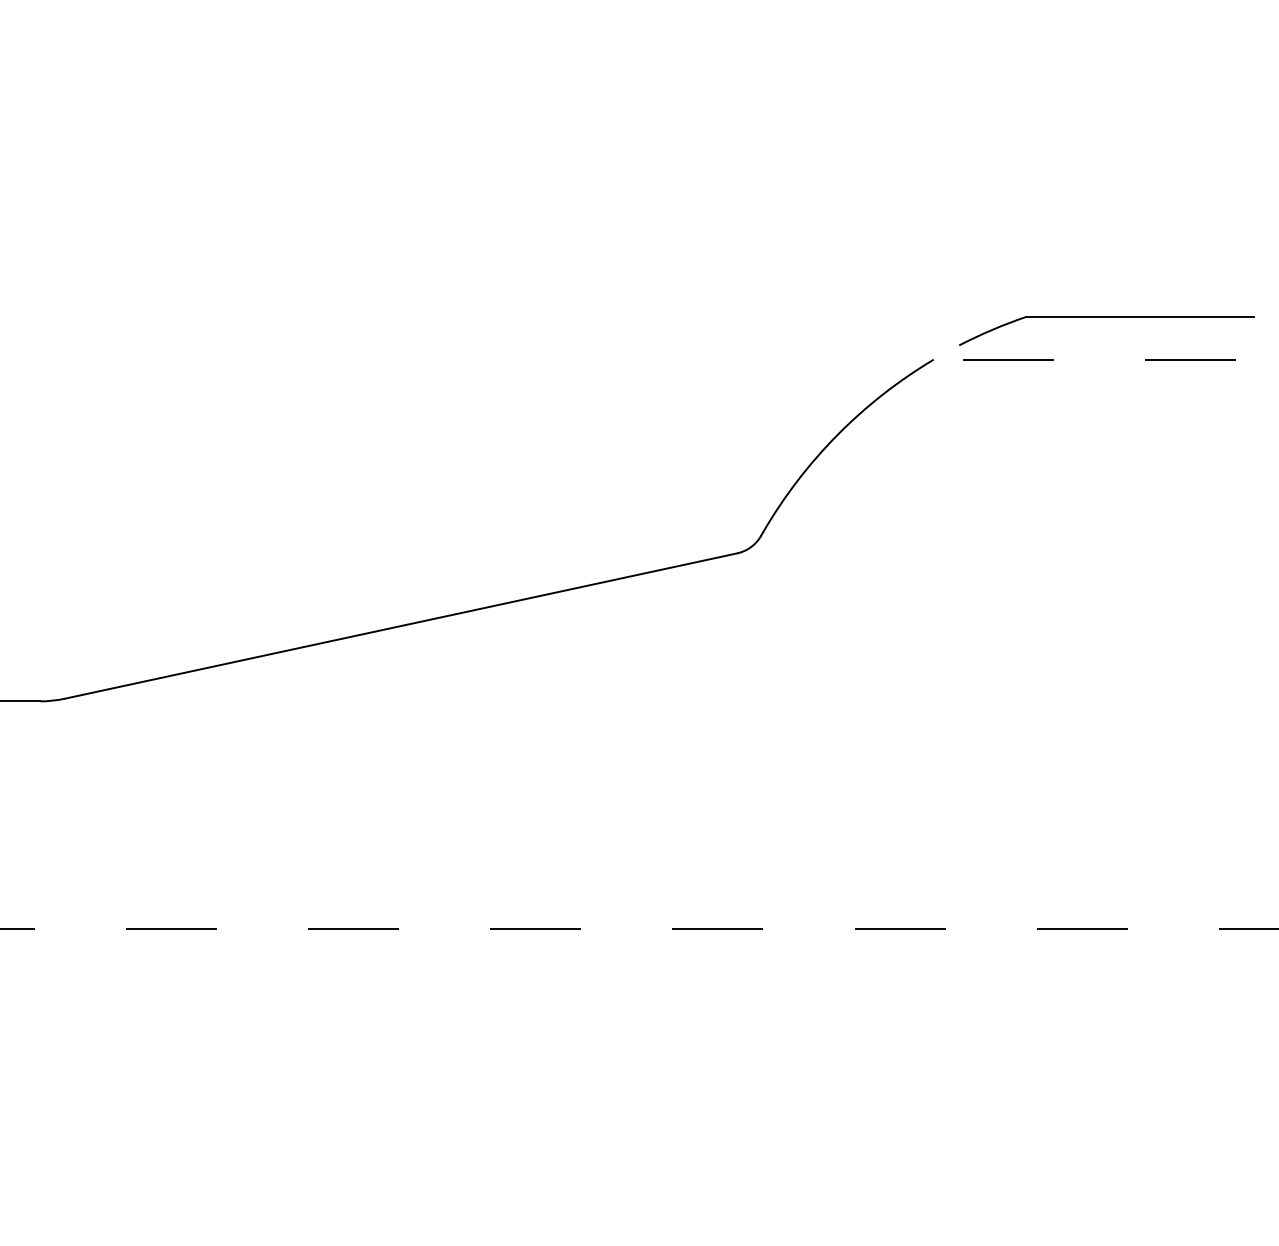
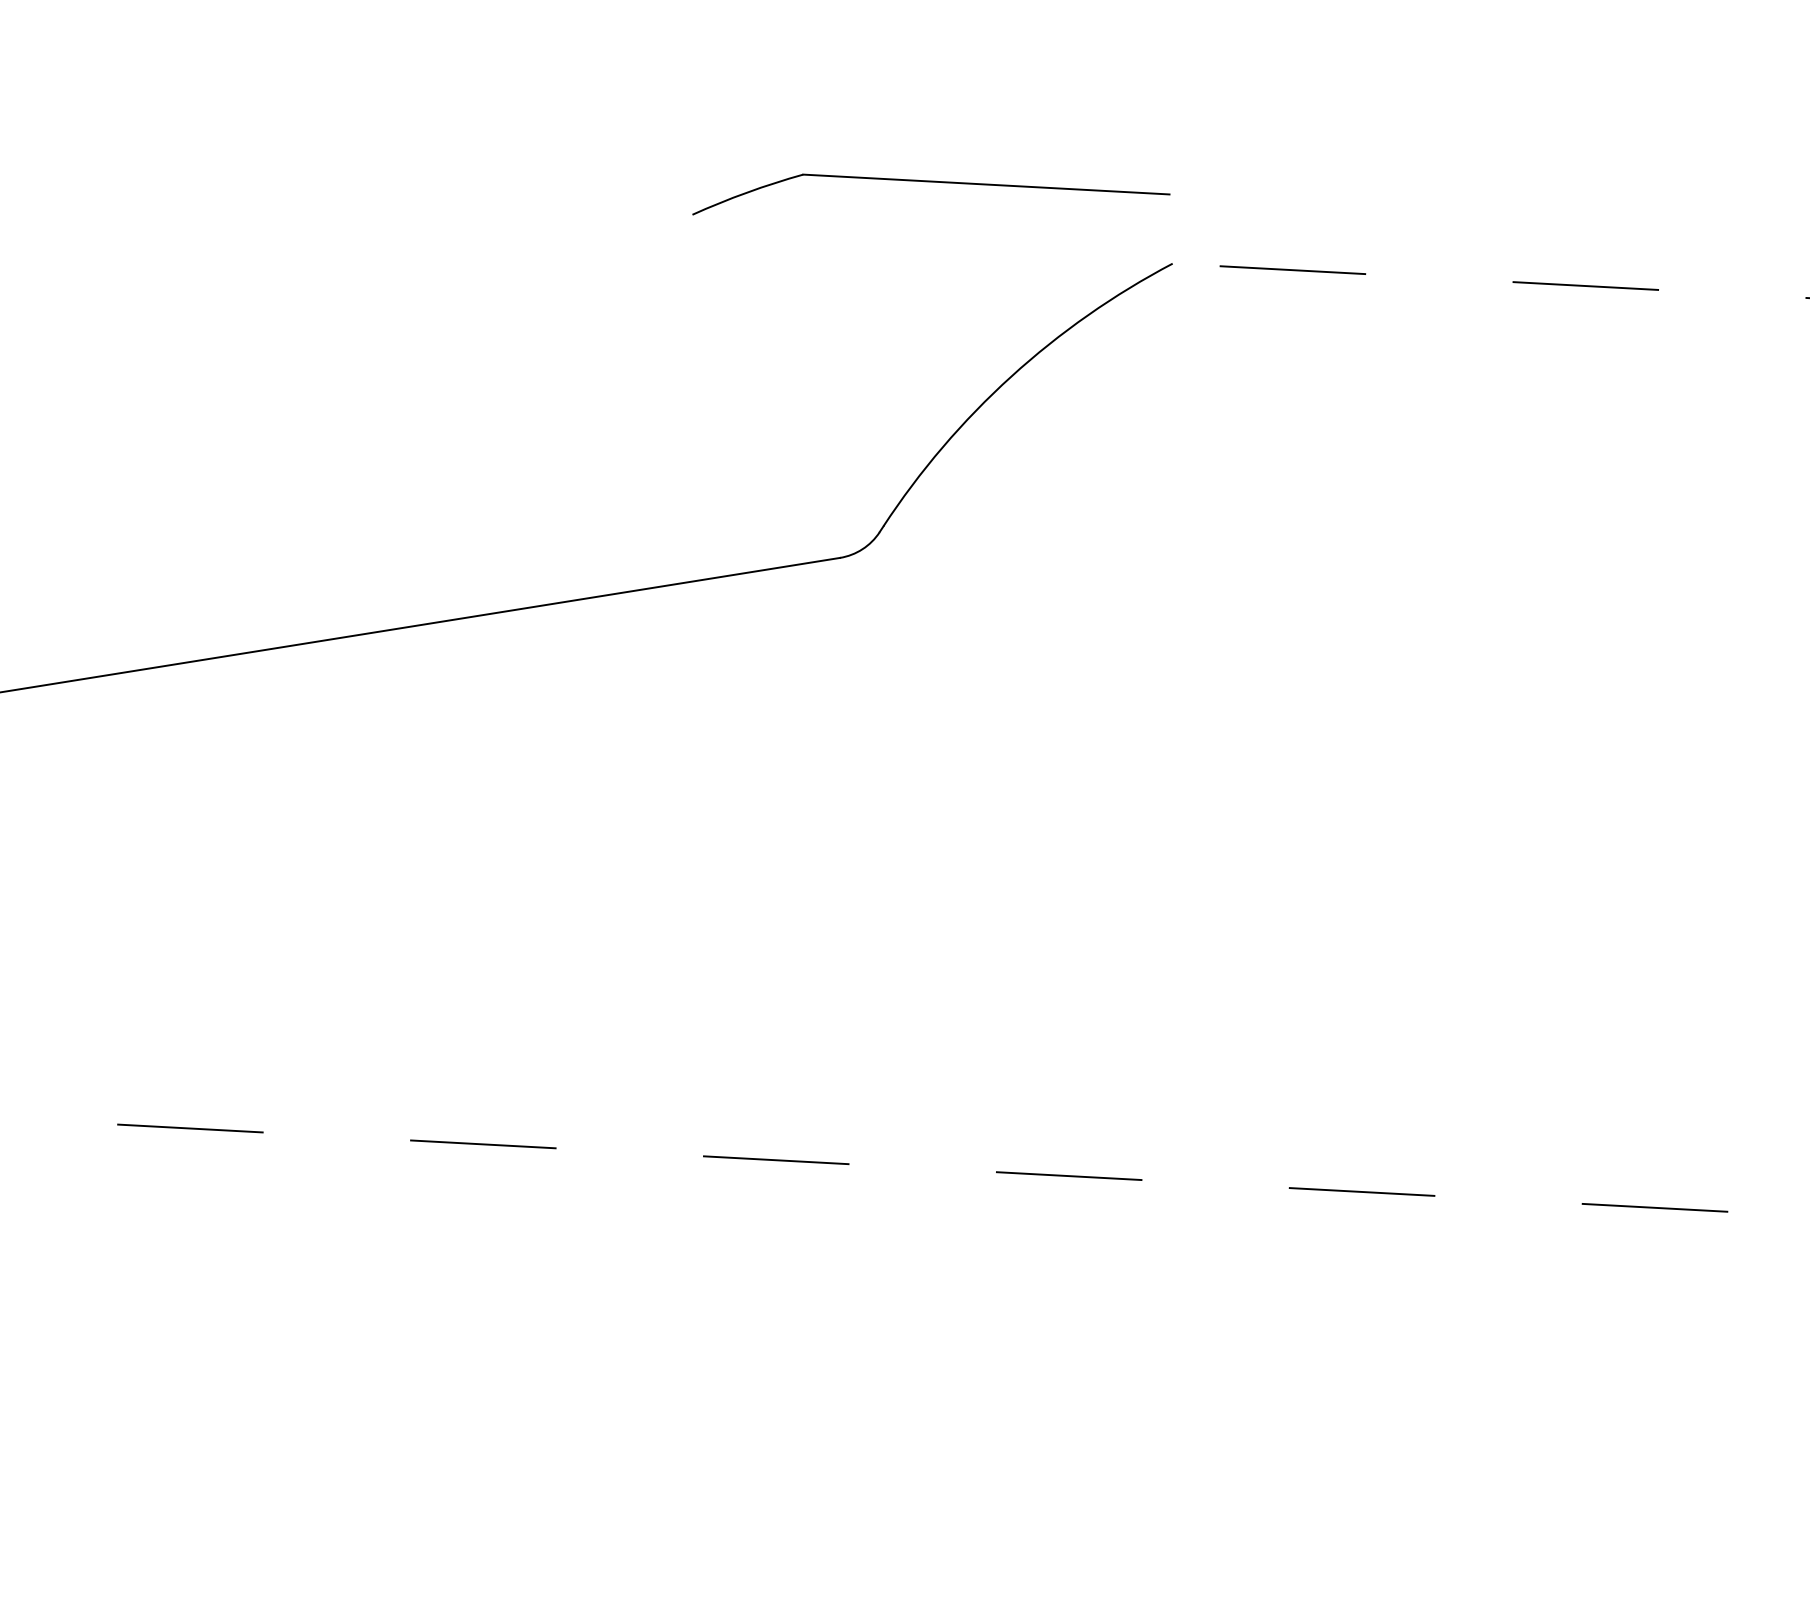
part: (1106, 317) -> (931, 182), moved

